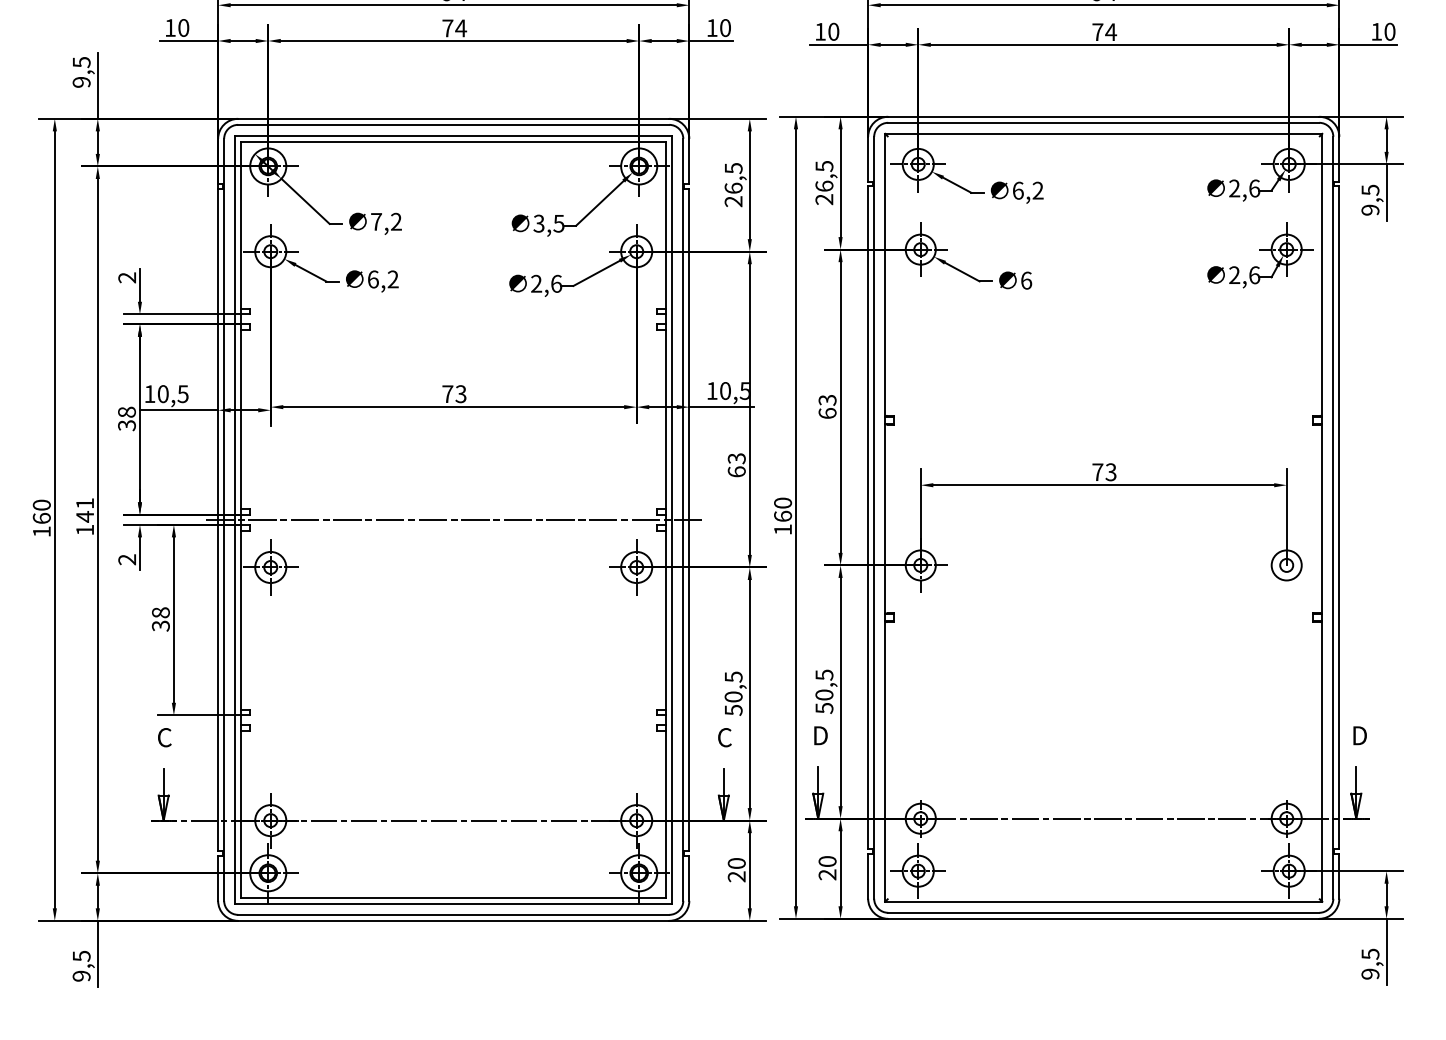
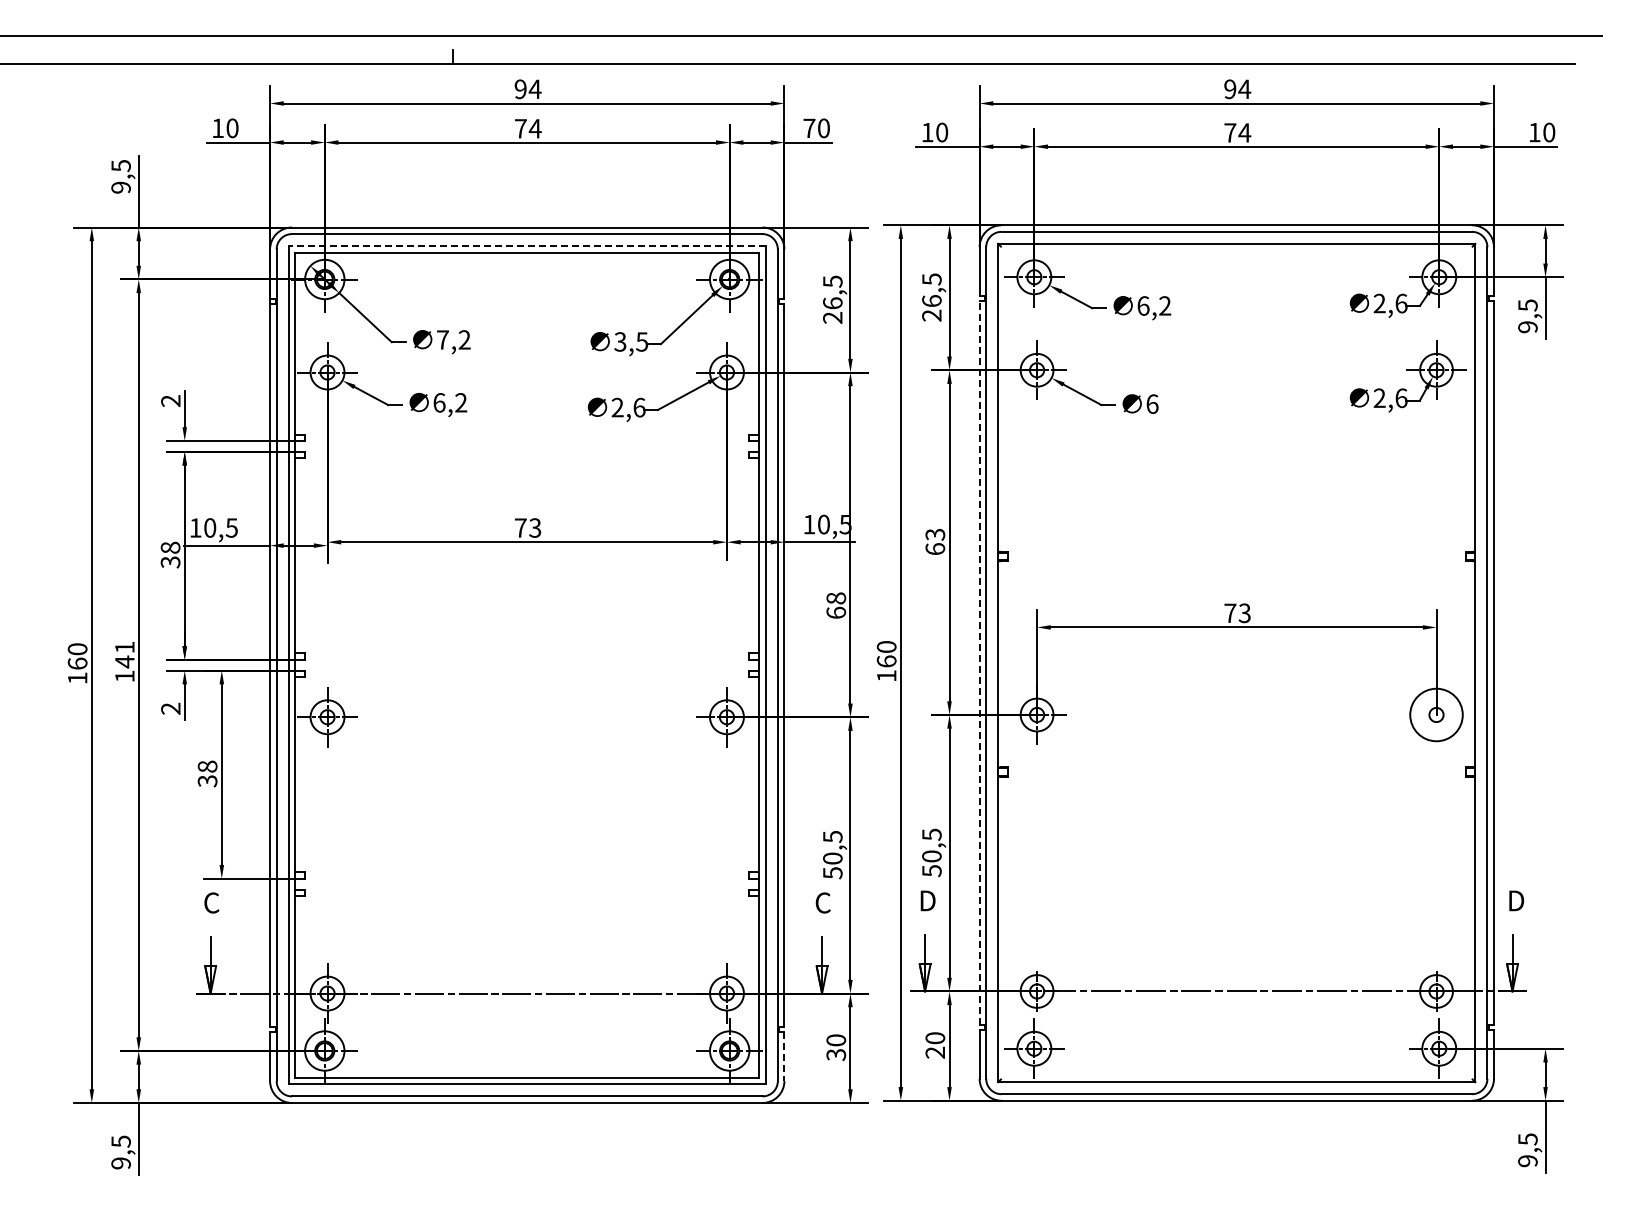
text: (712, 27) -> (809, 127), 10 -> 70
line: (453, 136) -> (527, 246), solid -> dashed
text: (736, 458) -> (835, 598), 63 -> 68
line: (868, 518) -> (979, 663), solid -> dashed
line: (453, 520) -> (527, 665), removed
circle: (1286, 564) -> (1436, 714), size x1.6
text: (737, 877) -> (836, 1055), 20 -> 30
line: (689, 878) -> (784, 1056), solid -> dashed

